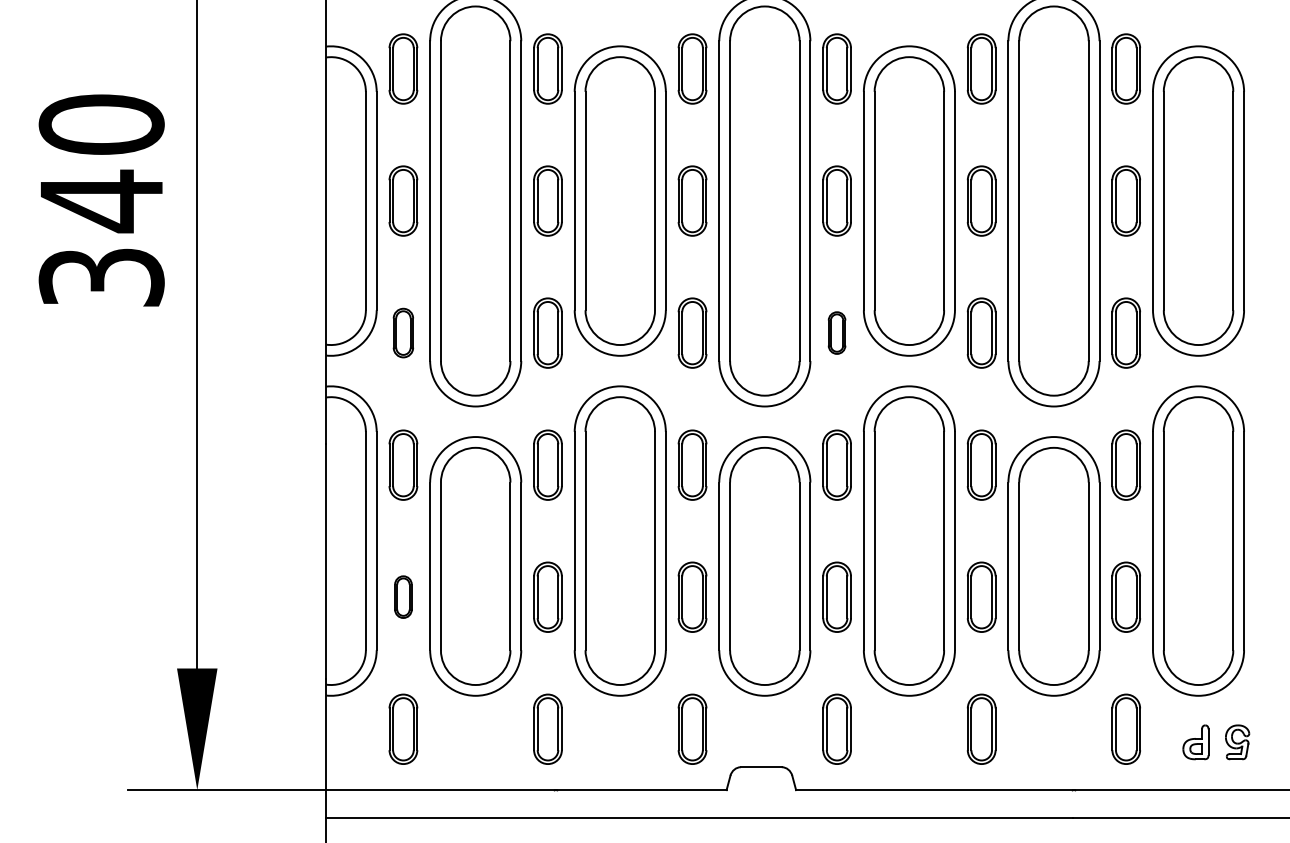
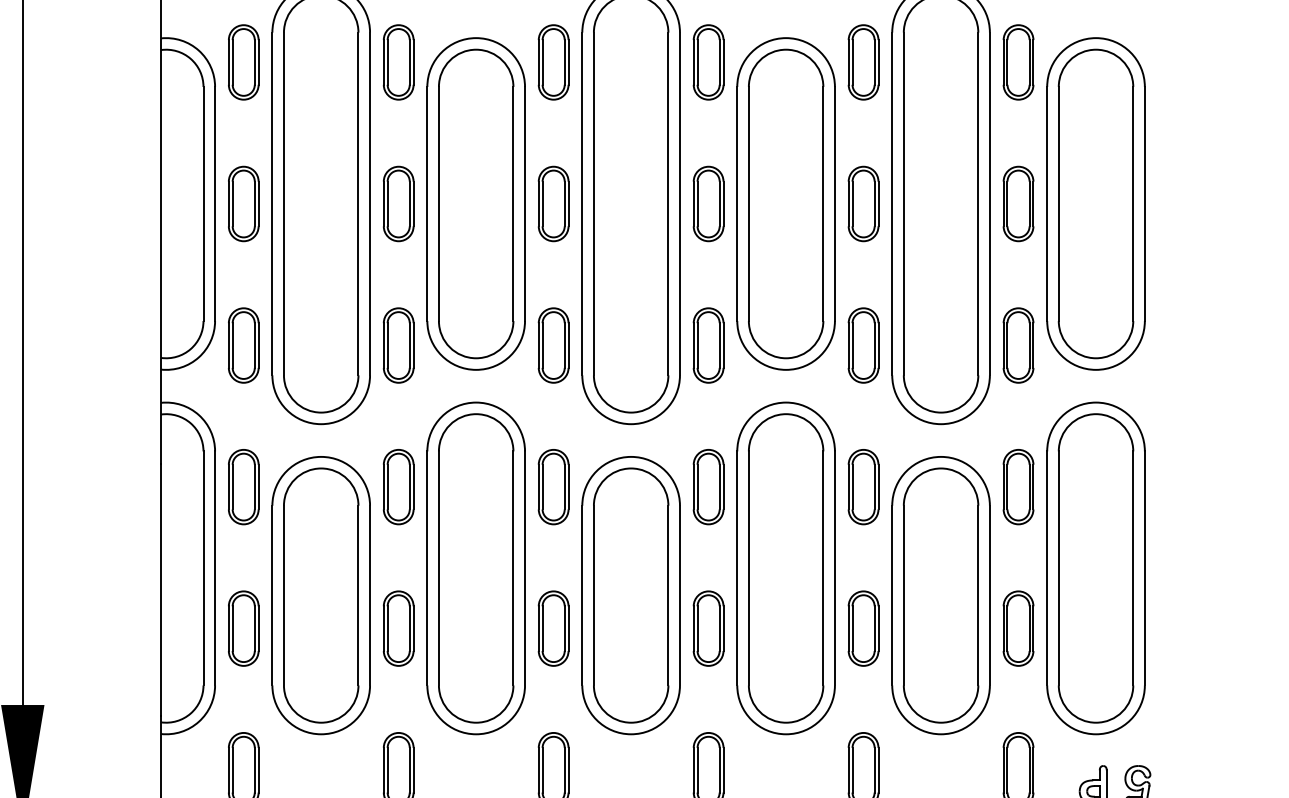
part: (403, 332) -> (243, 344), size x1.43
part: (836, 332) -> (707, 344), size x1.67
part: (403, 596) -> (243, 627), size x1.67

